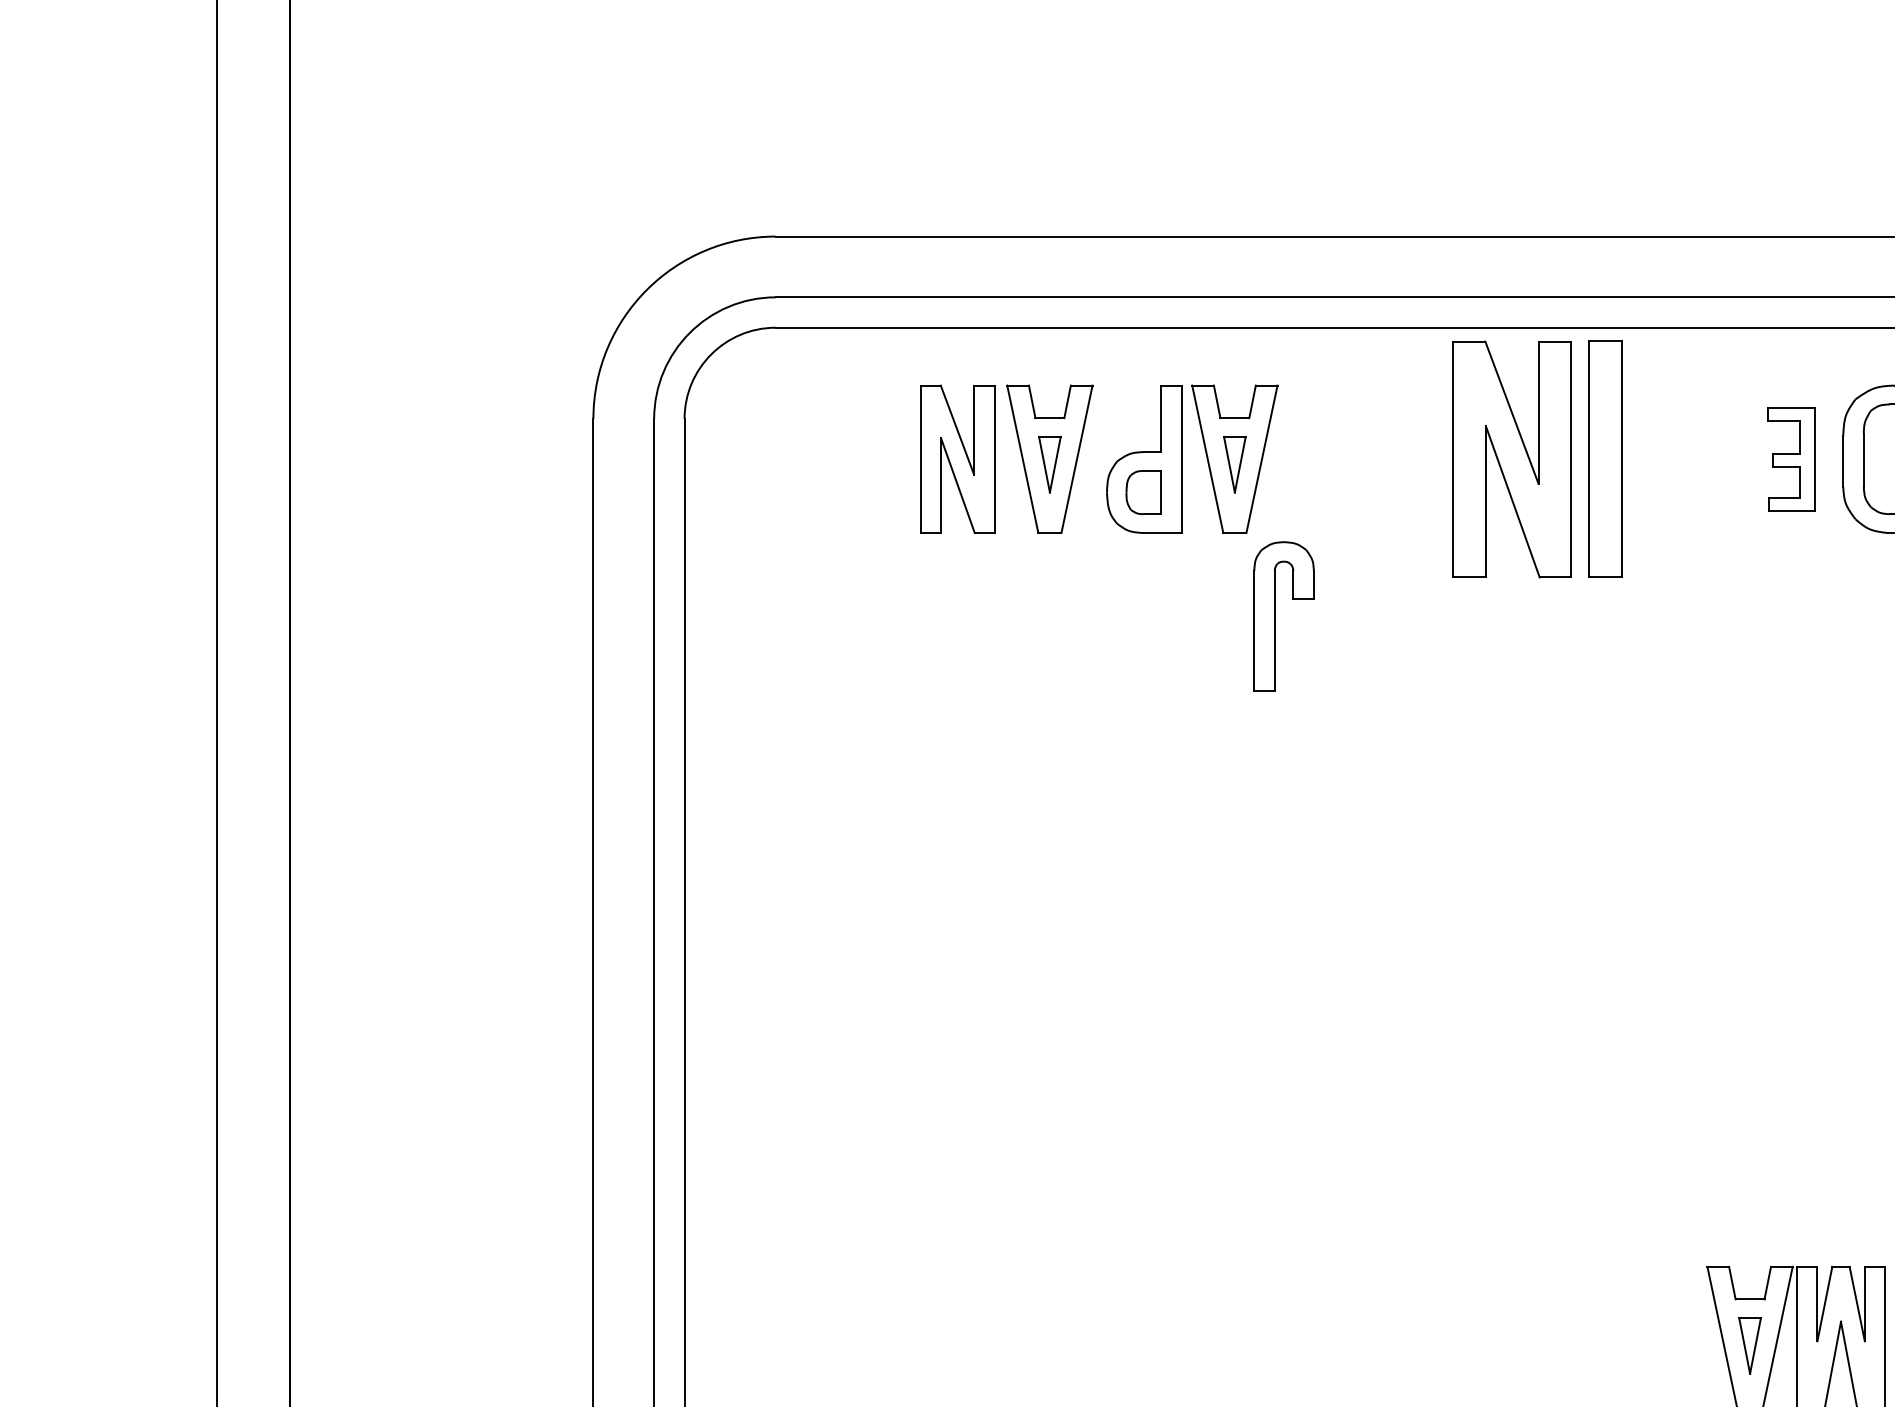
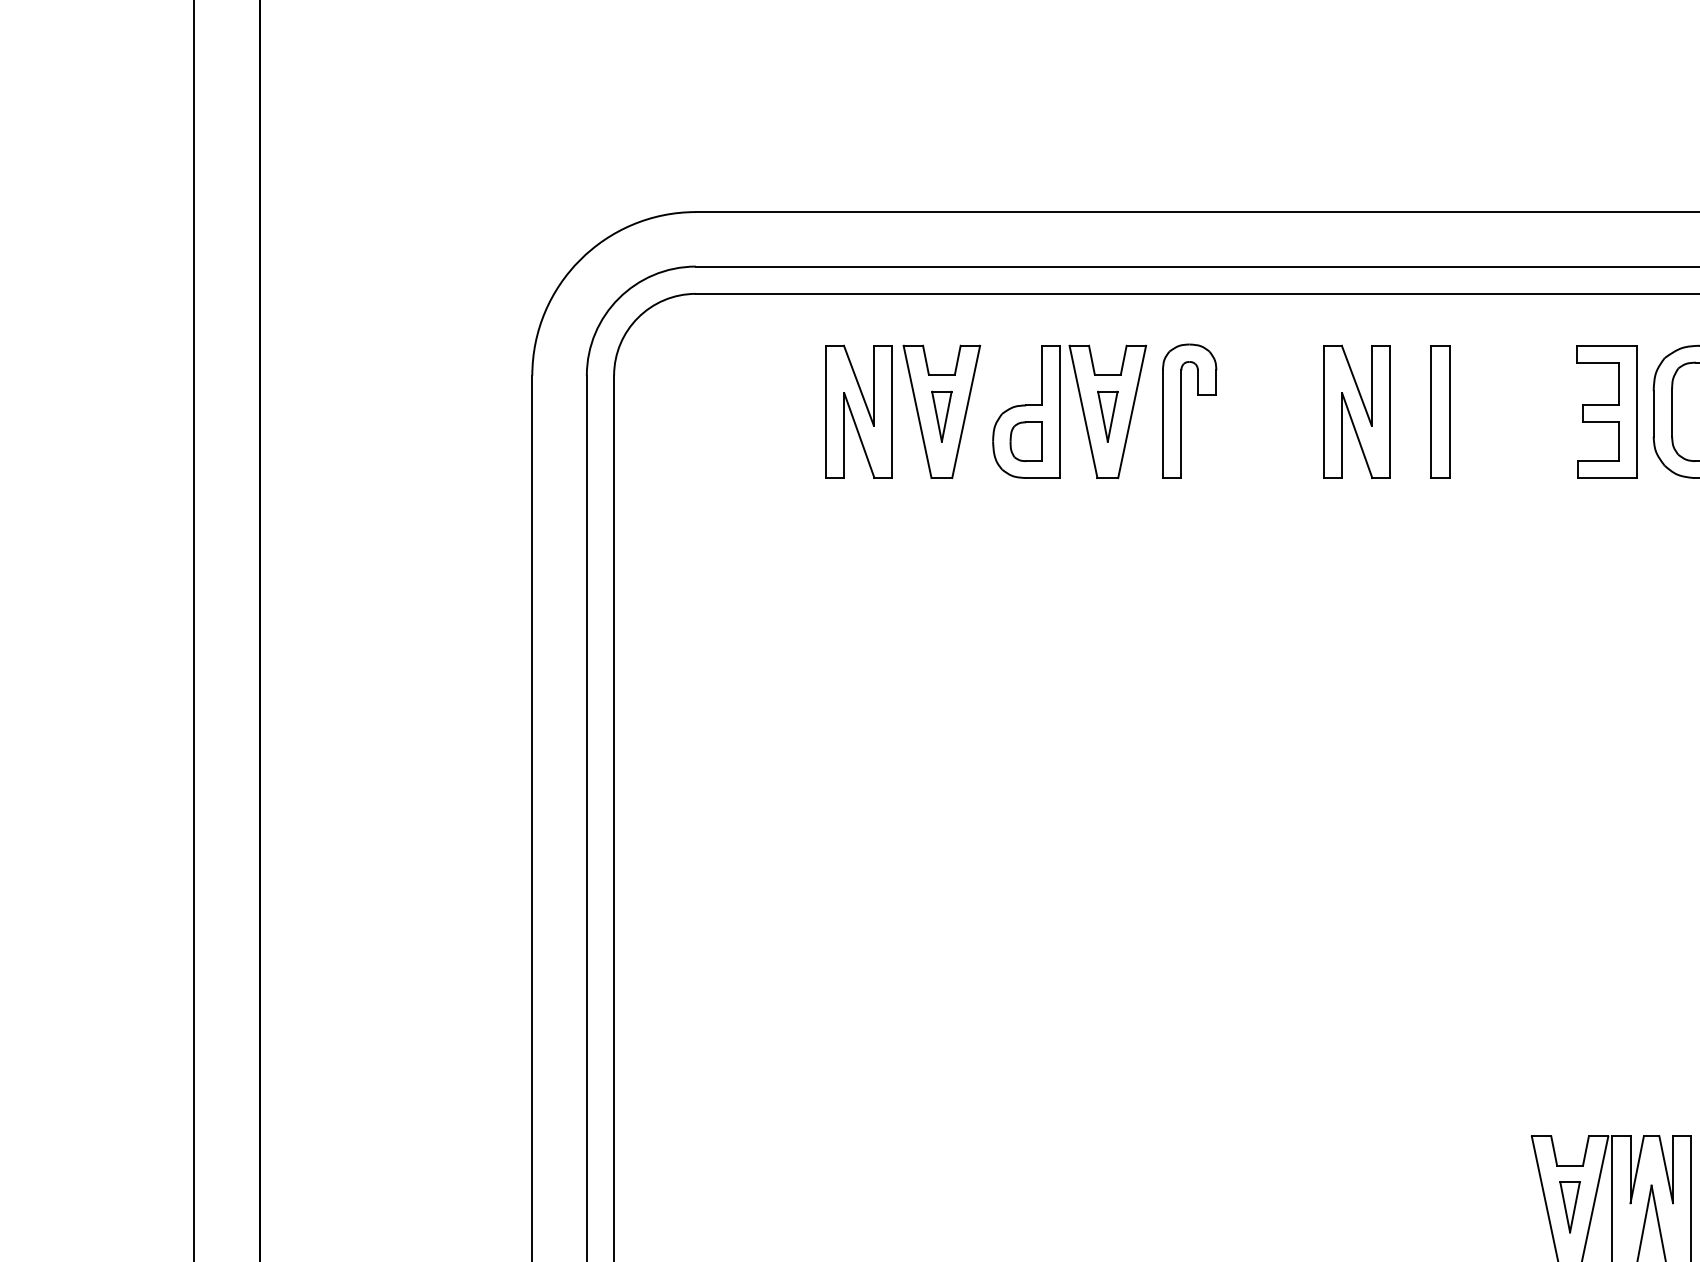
part: (1512, 458) -> (1356, 411), size x0.62
part: (1605, 459) -> (1440, 412), size x0.62
part: (1791, 459) -> (1607, 412), size x1.43
part: (1275, 616) -> (1181, 411), moved

